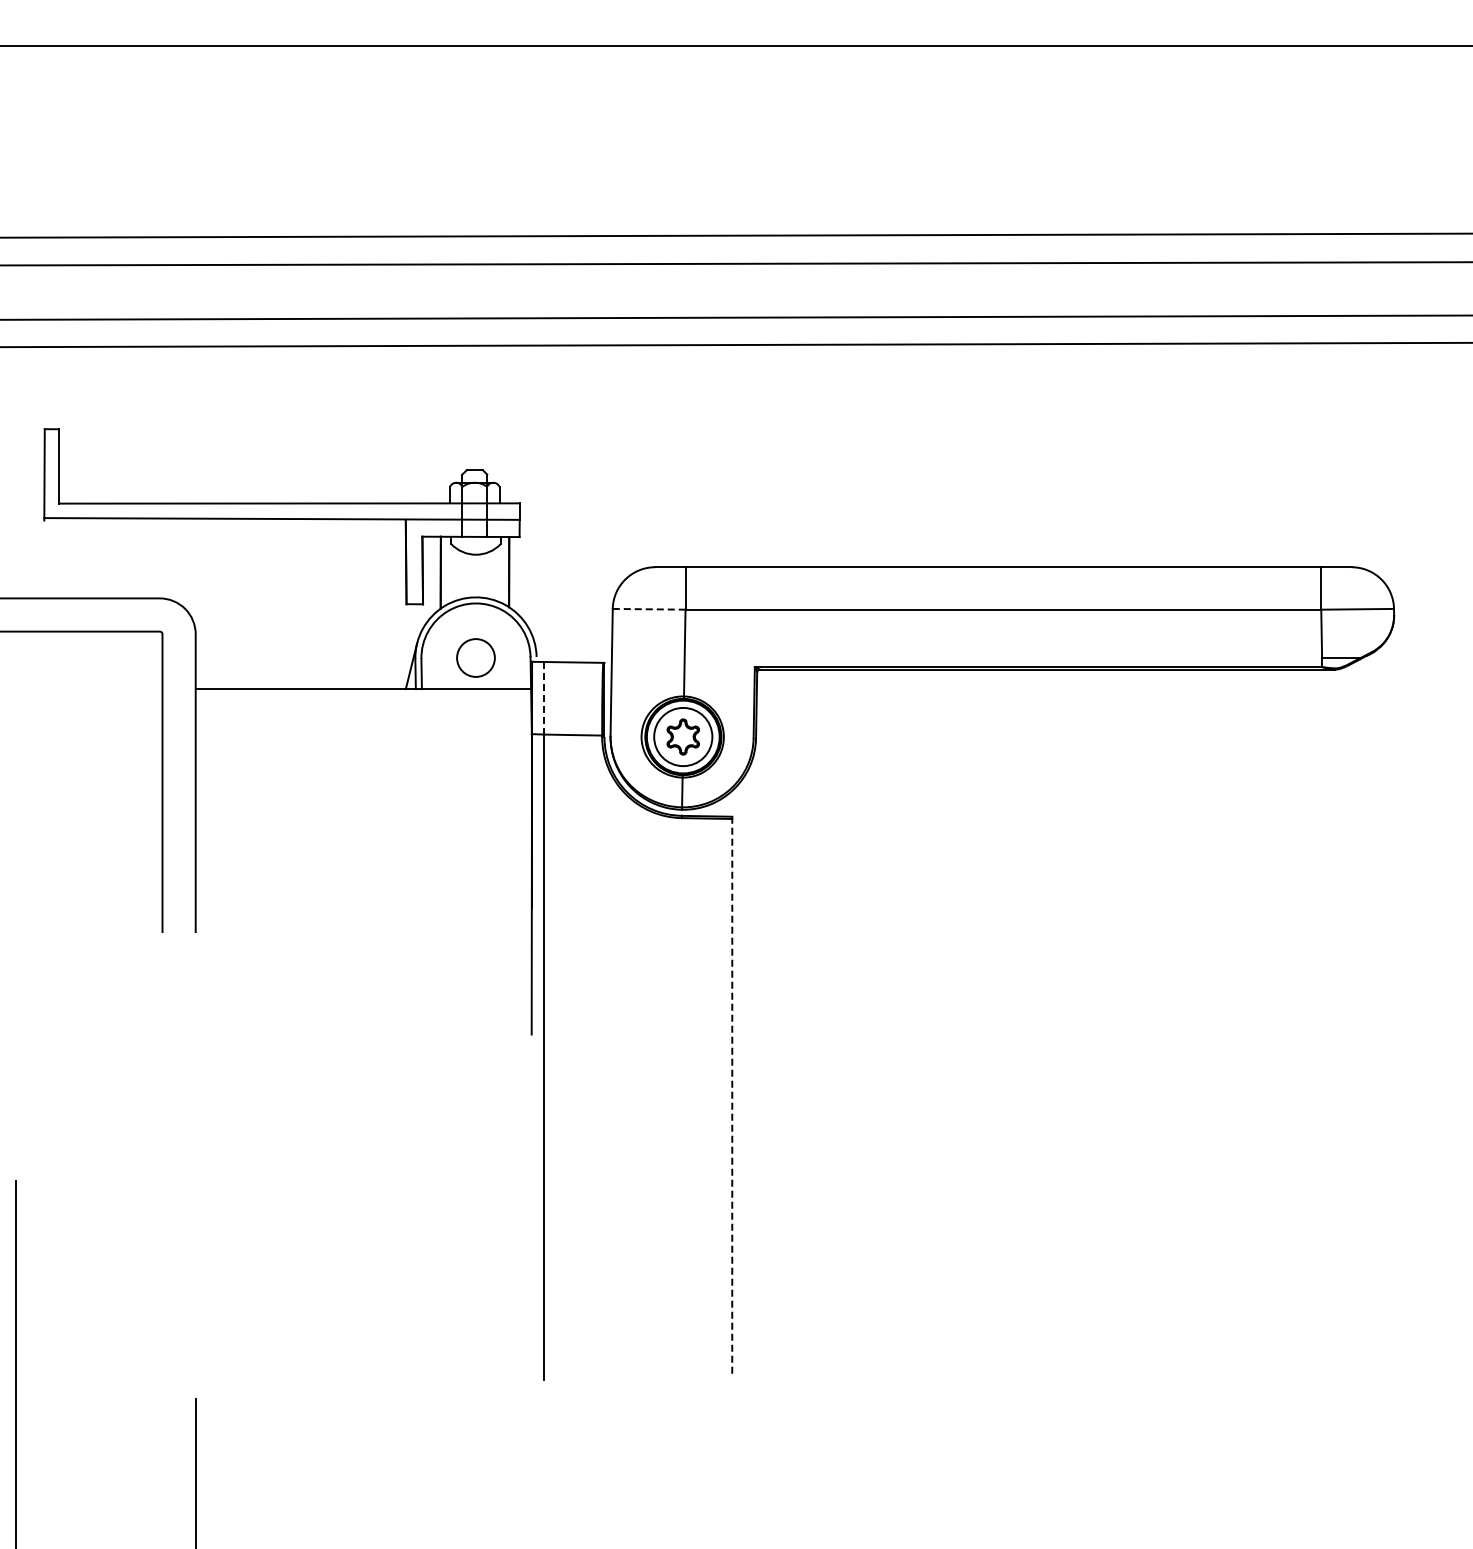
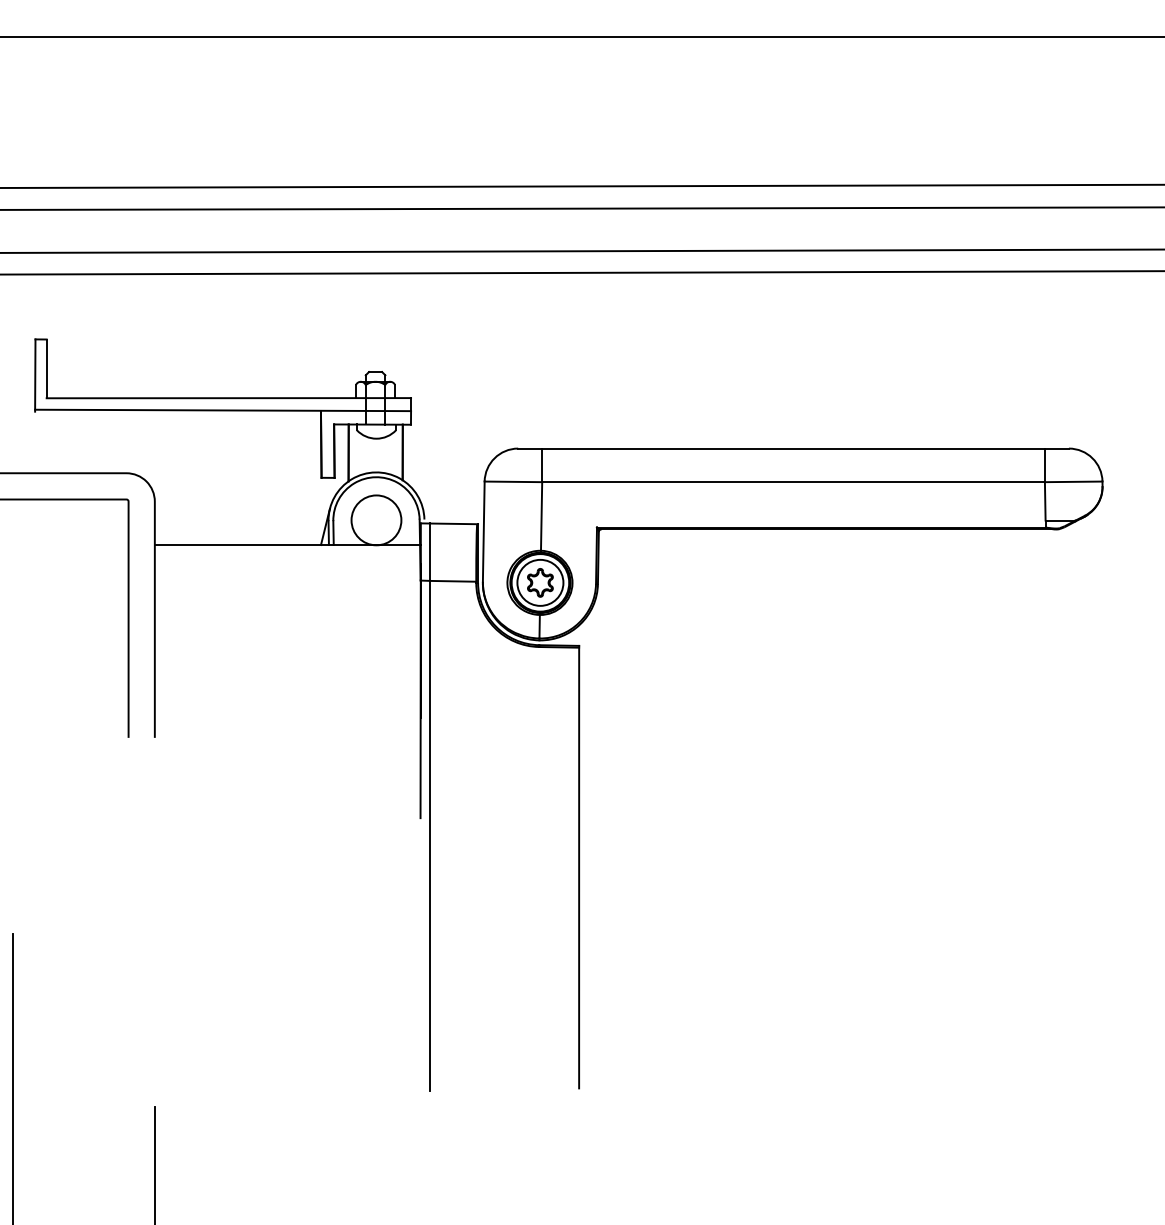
line: (649, 609) -> (513, 482), dashed -> solid
circle: (475, 657) -> (376, 519), size x1.67
line: (543, 697) -> (429, 551), dashed -> solid
line: (732, 1096) -> (579, 867), dashed -> solid

